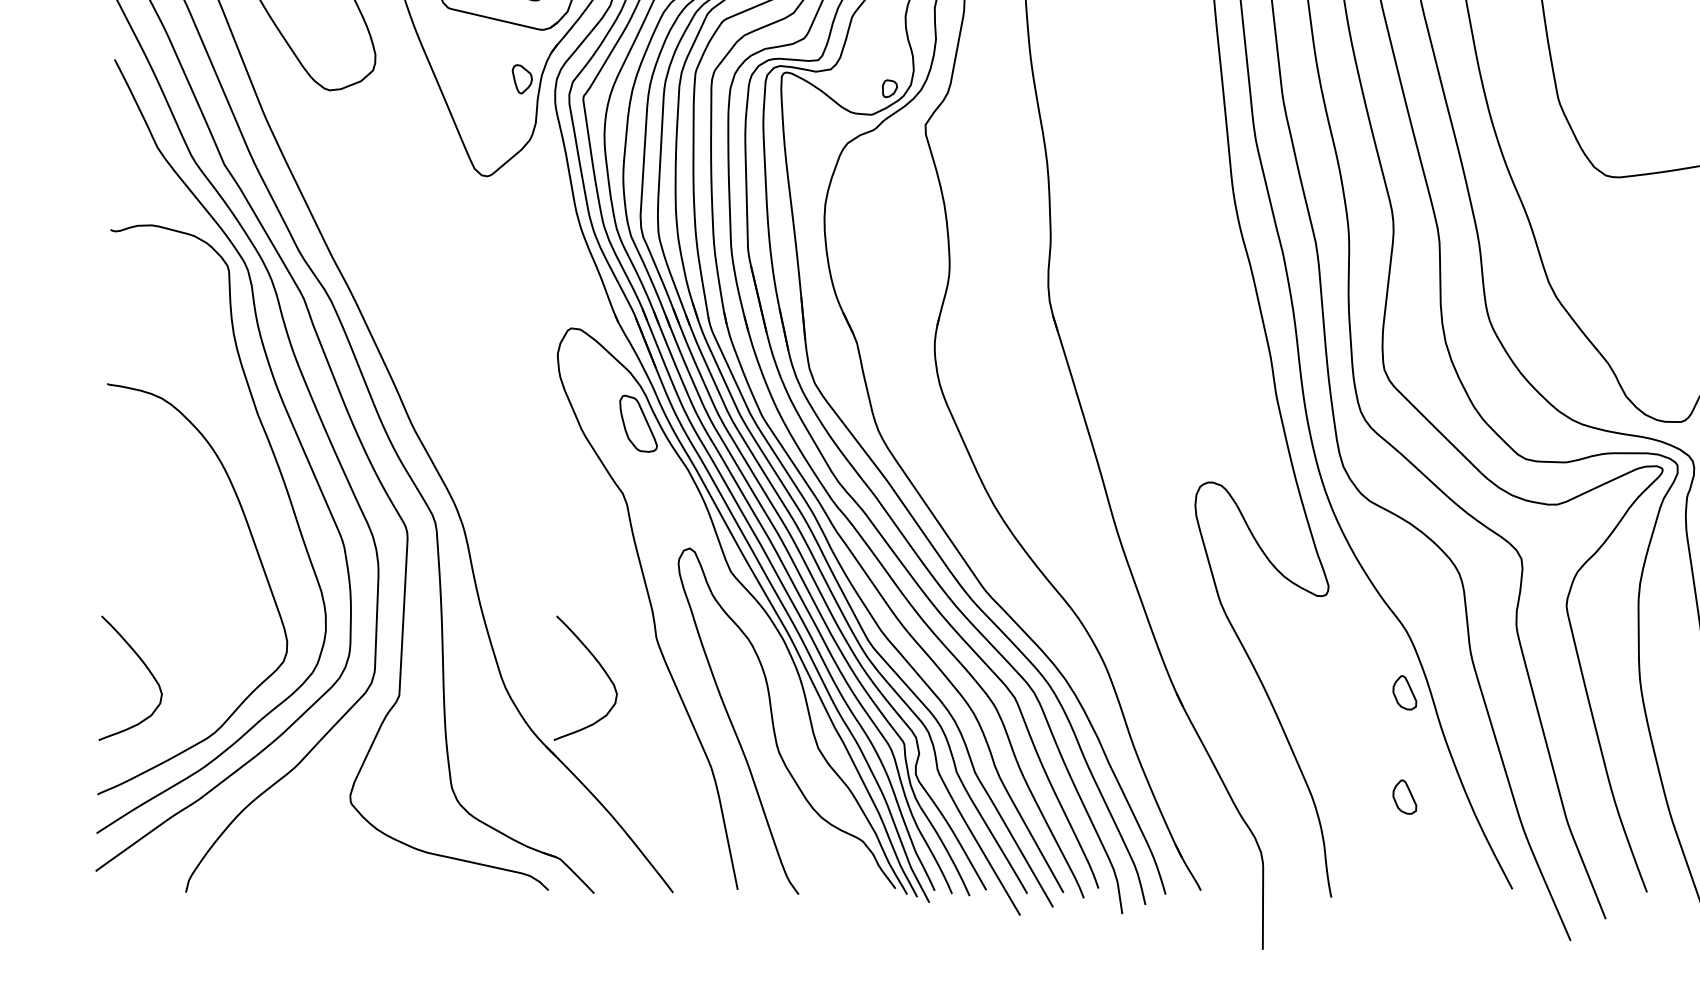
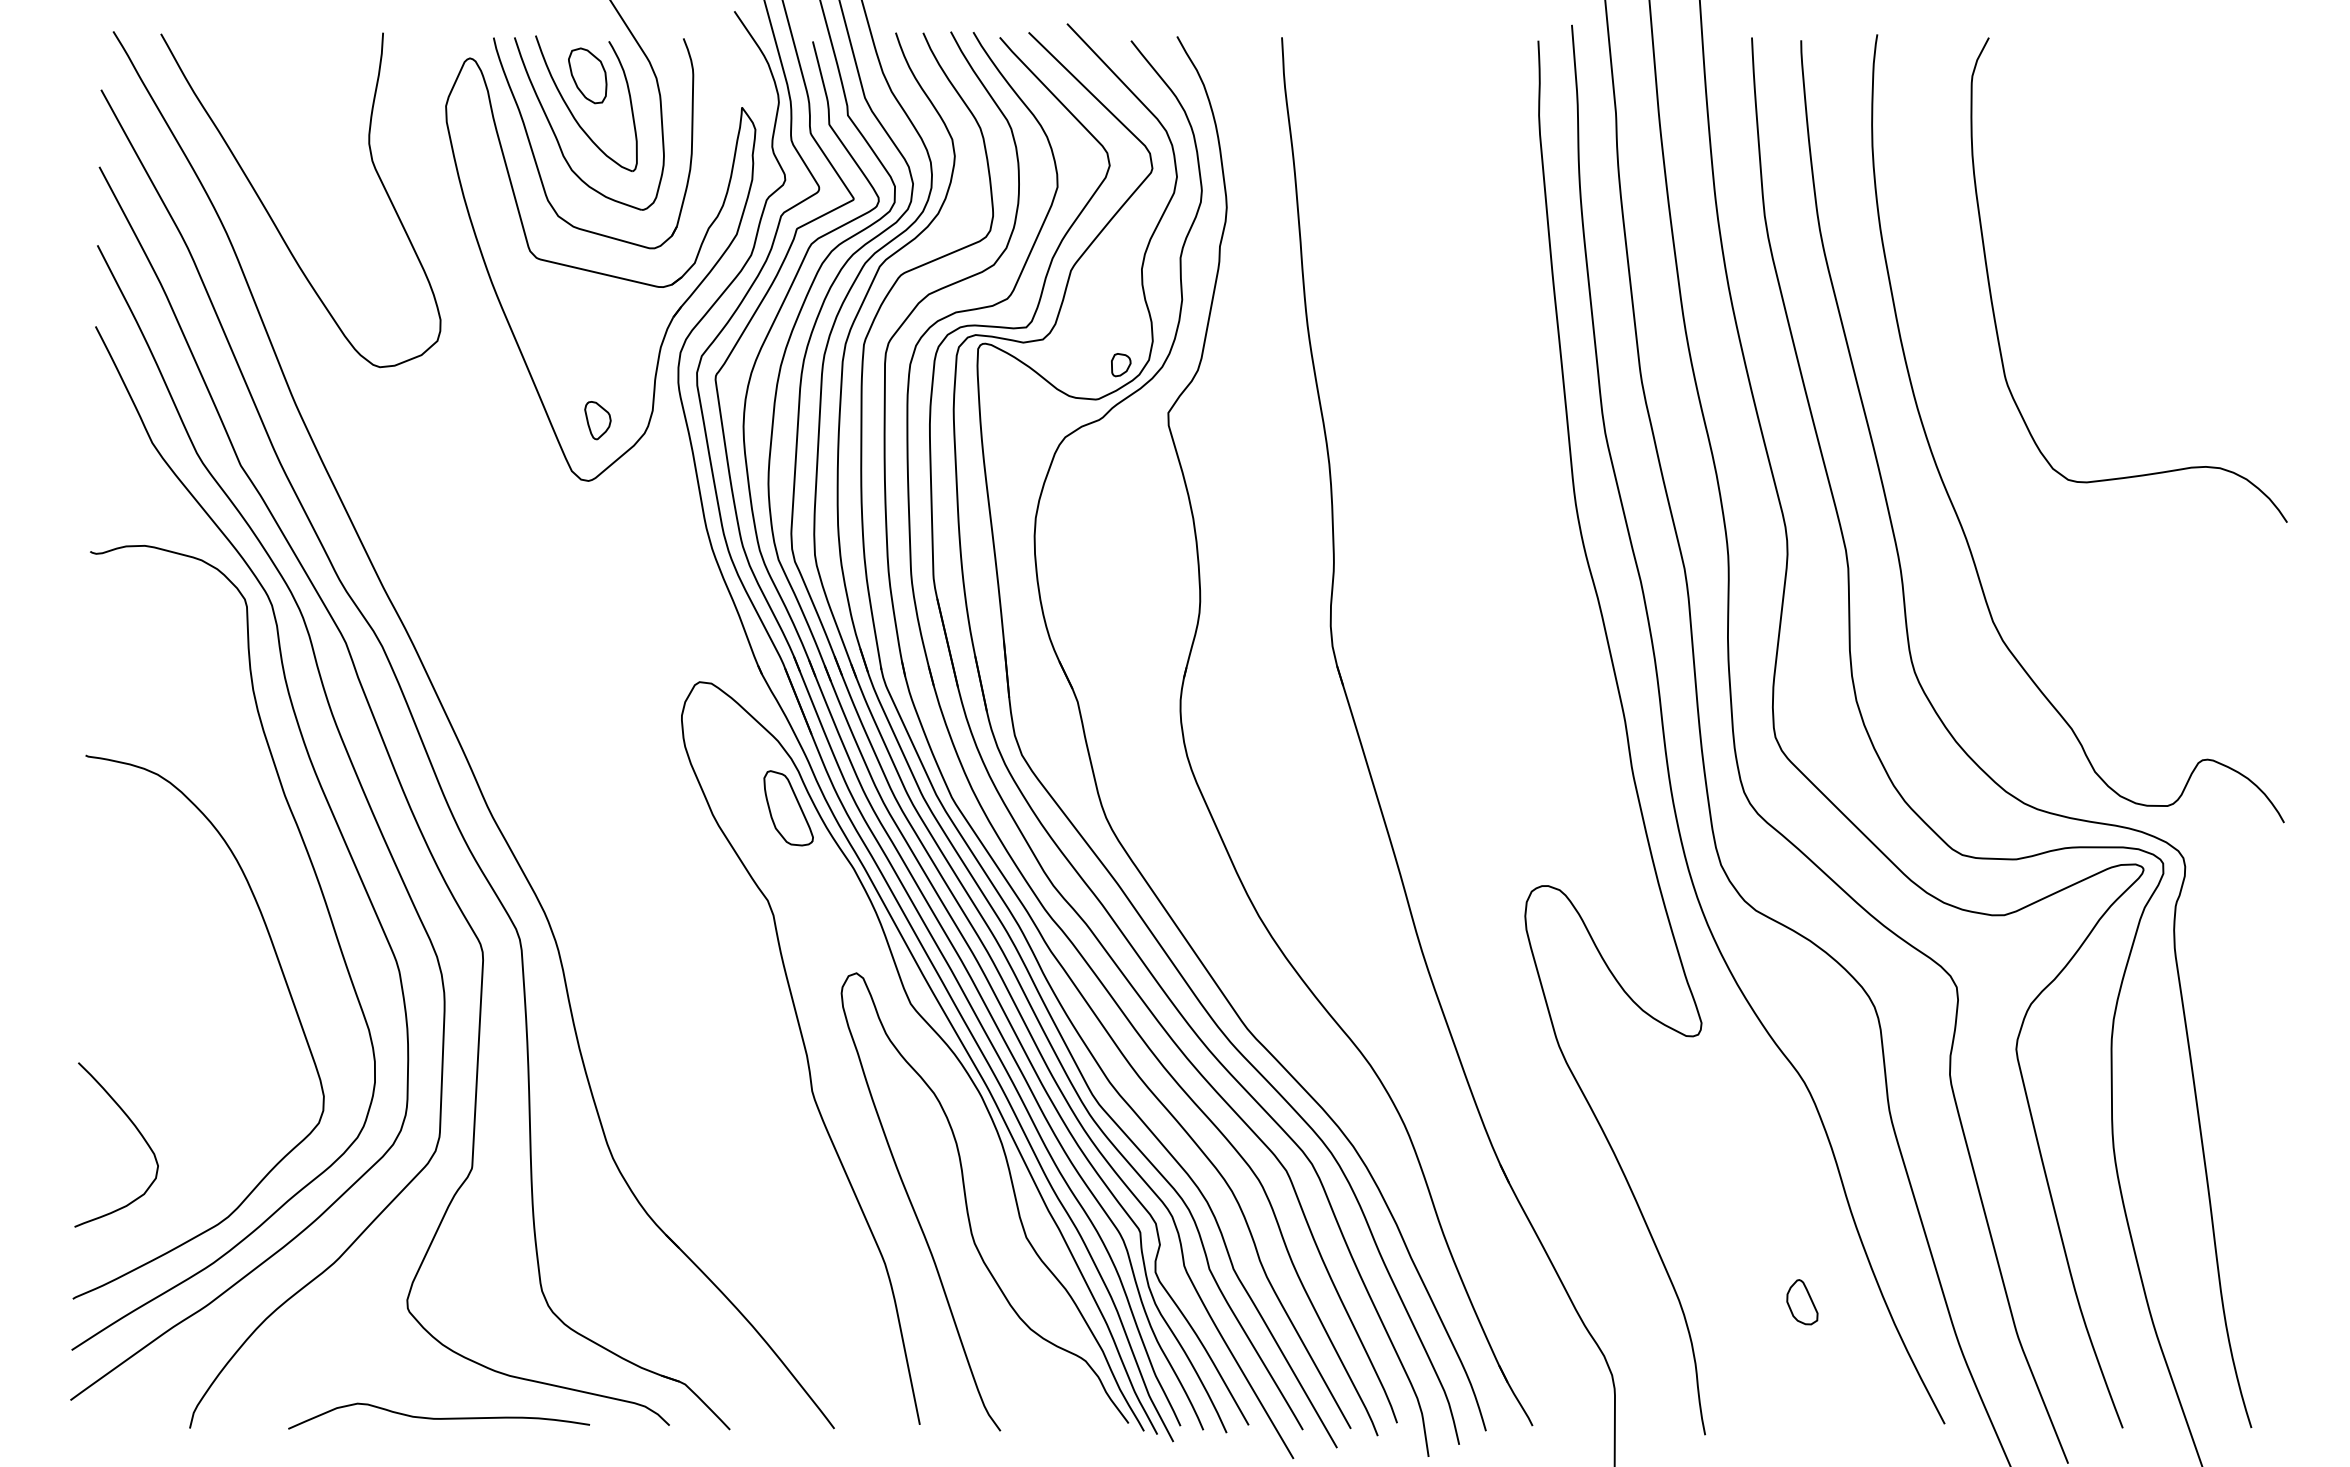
part: (522, 79) -> (597, 420), moved
curve: (599, 665) -> (737, 1128), removed
part: (1404, 693) -> (1802, 1164), removed
curve: (374, 885) -> (439, 1418), added

